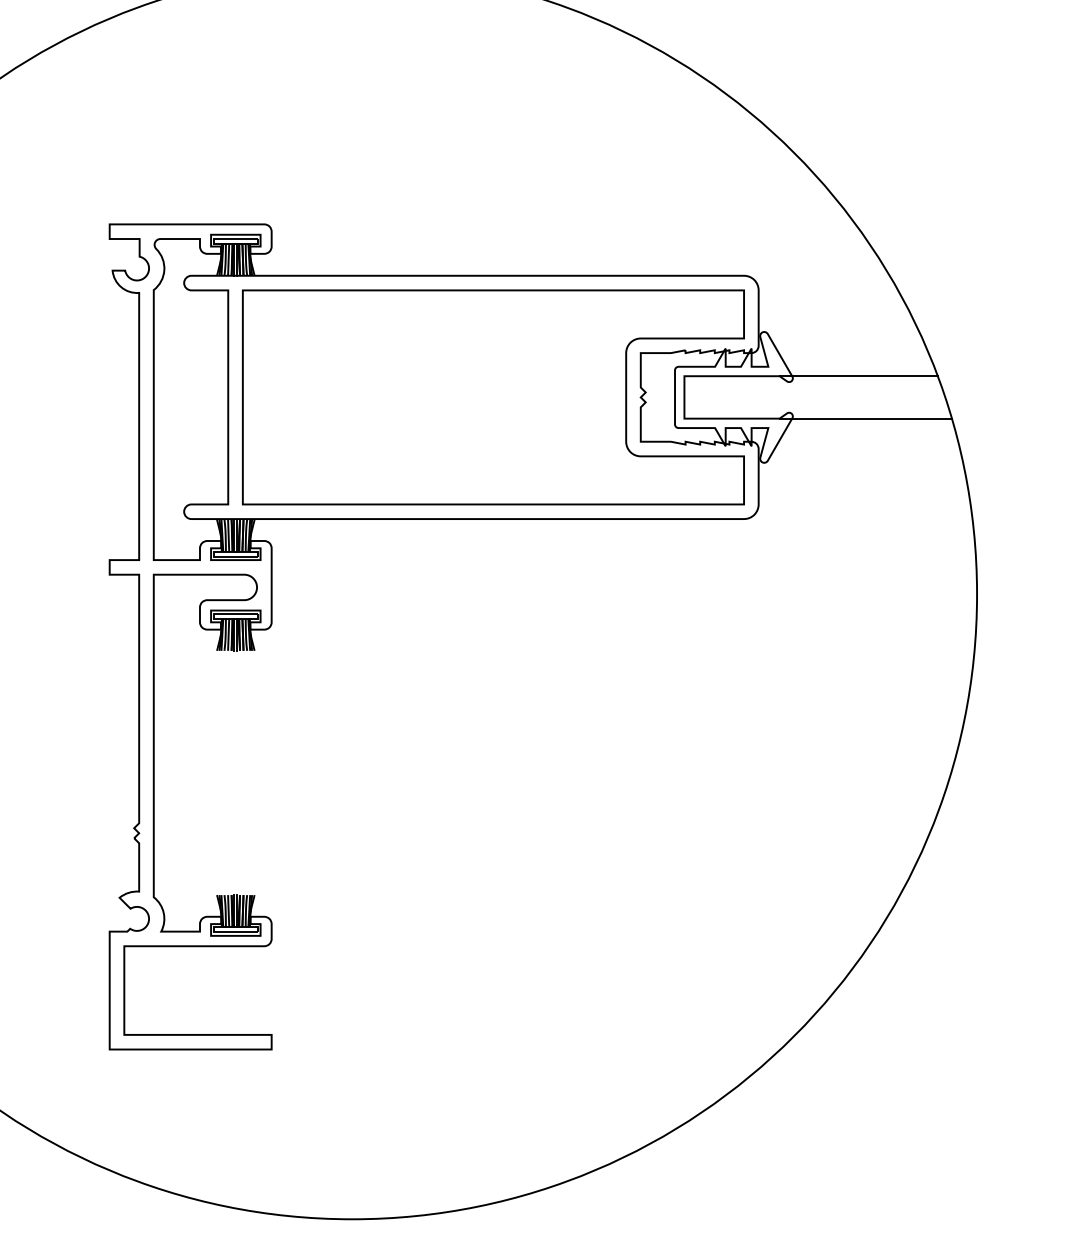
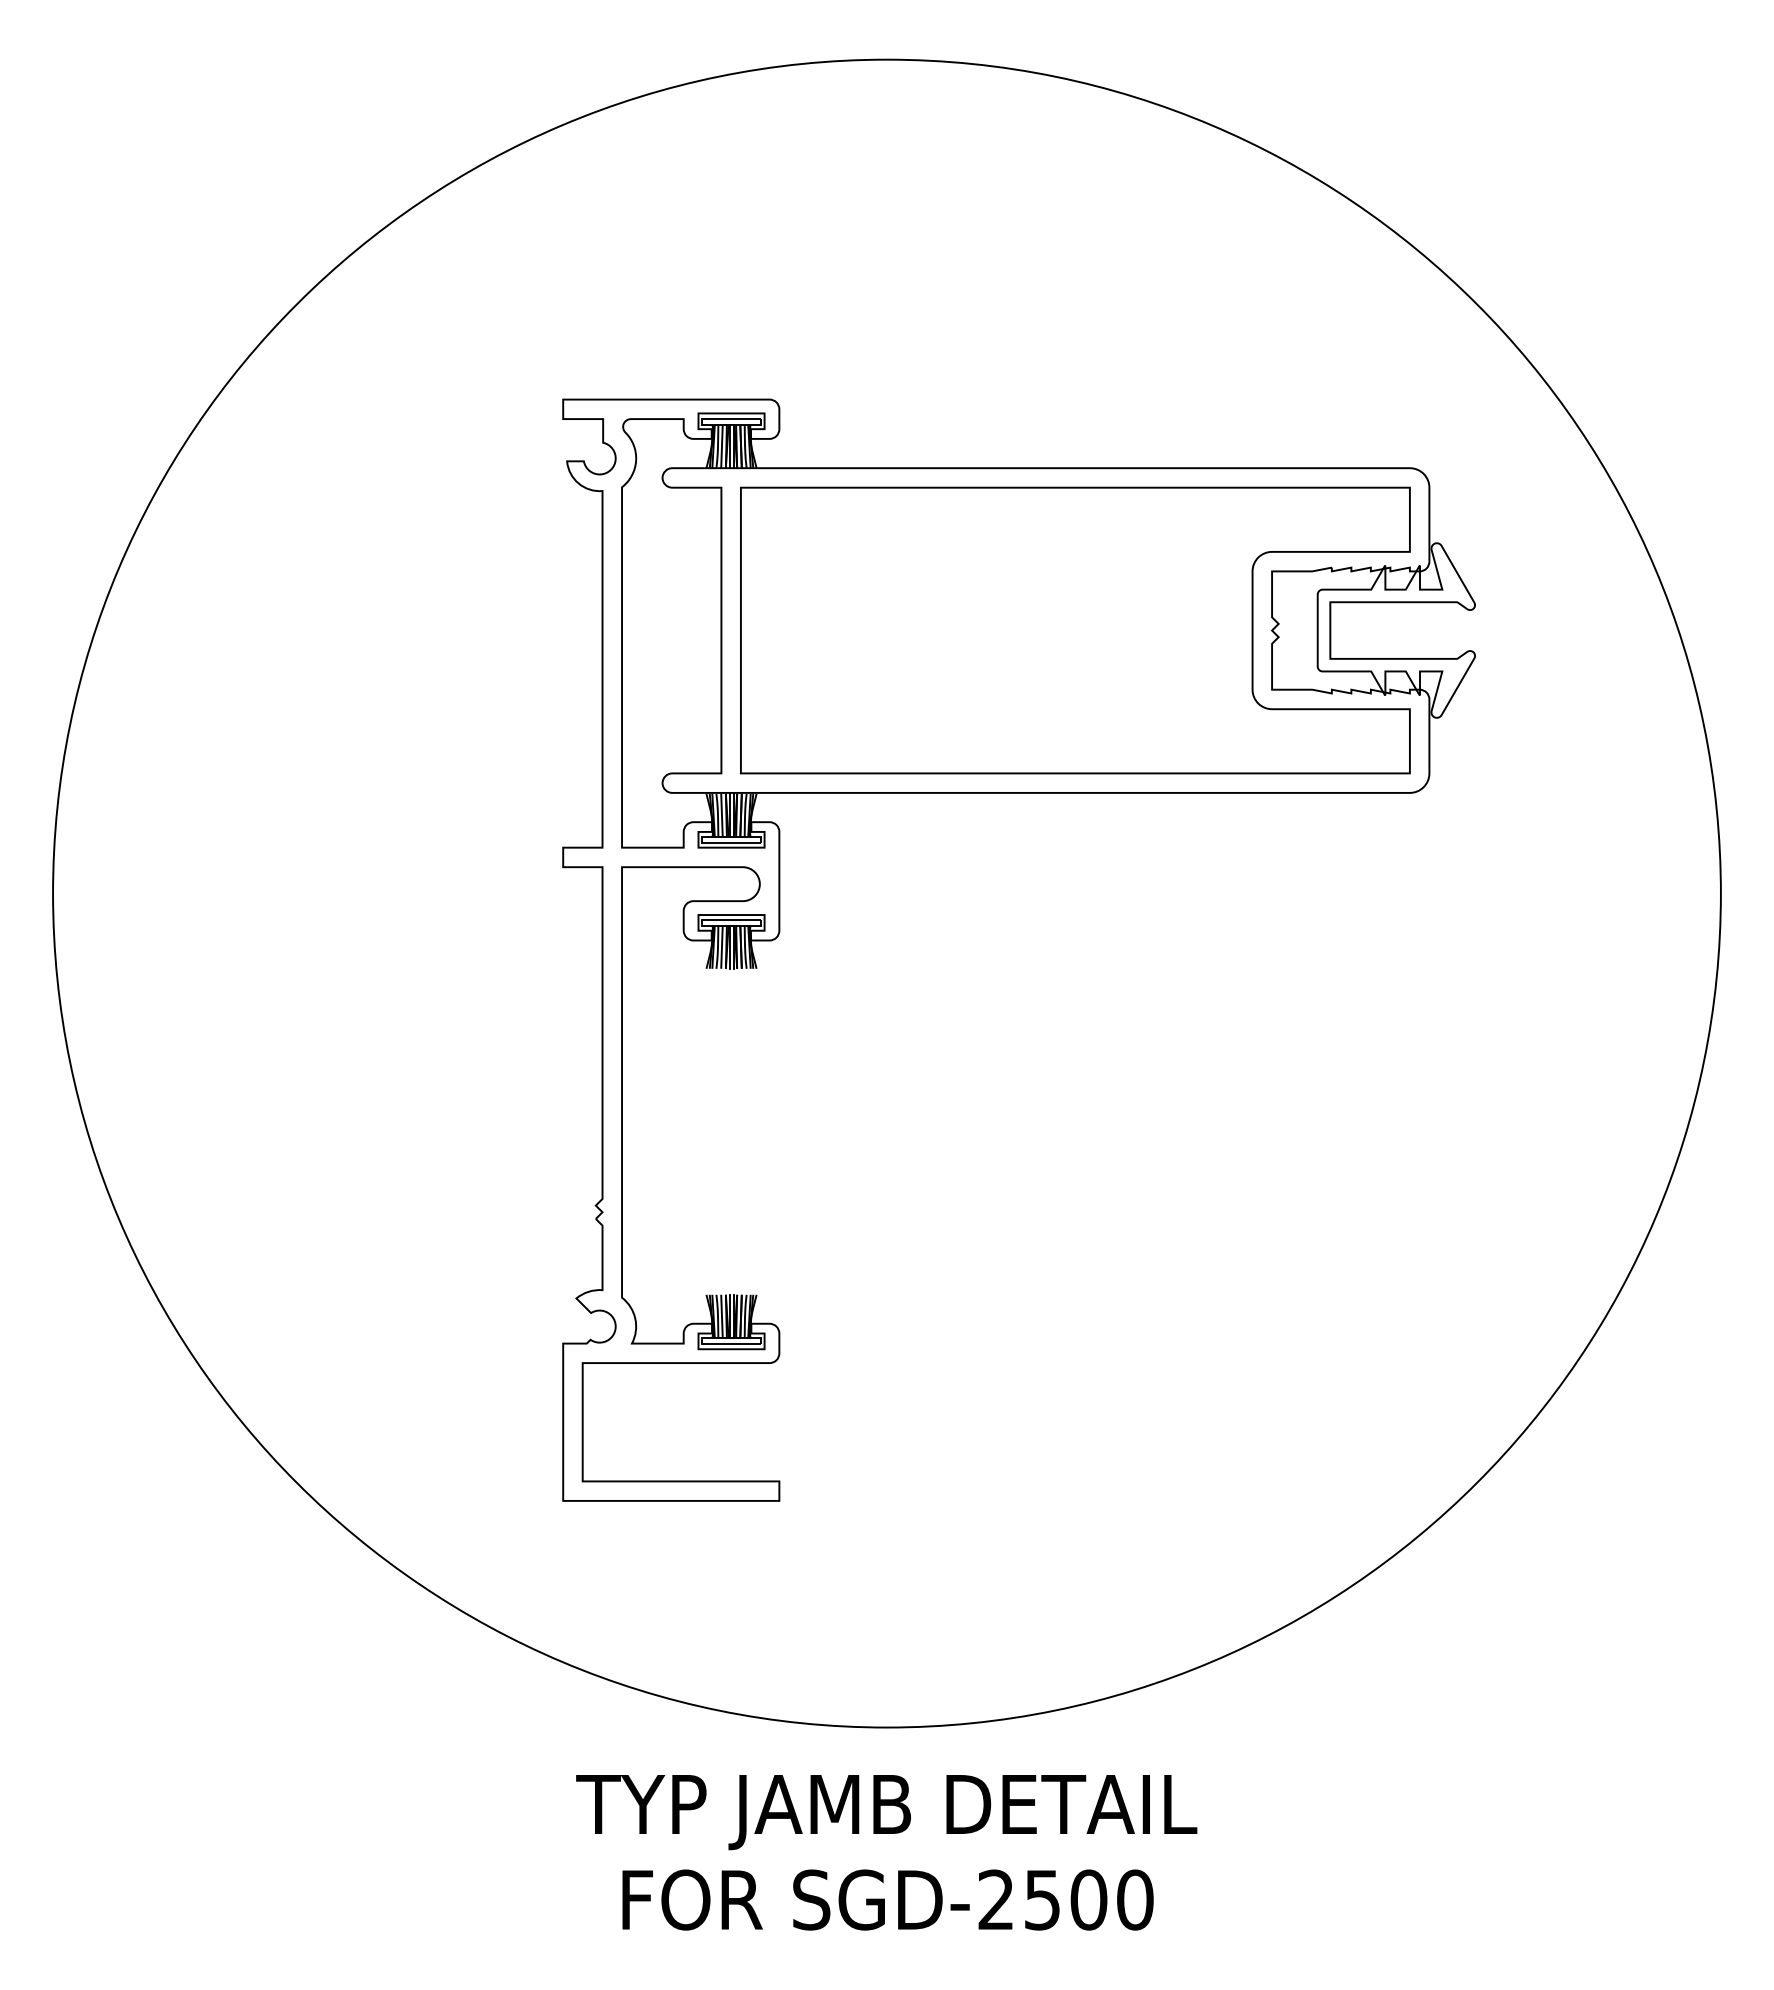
line: (858, 376) -> (1562, 602), removed
line: (865, 418) -> (1572, 658), removed

